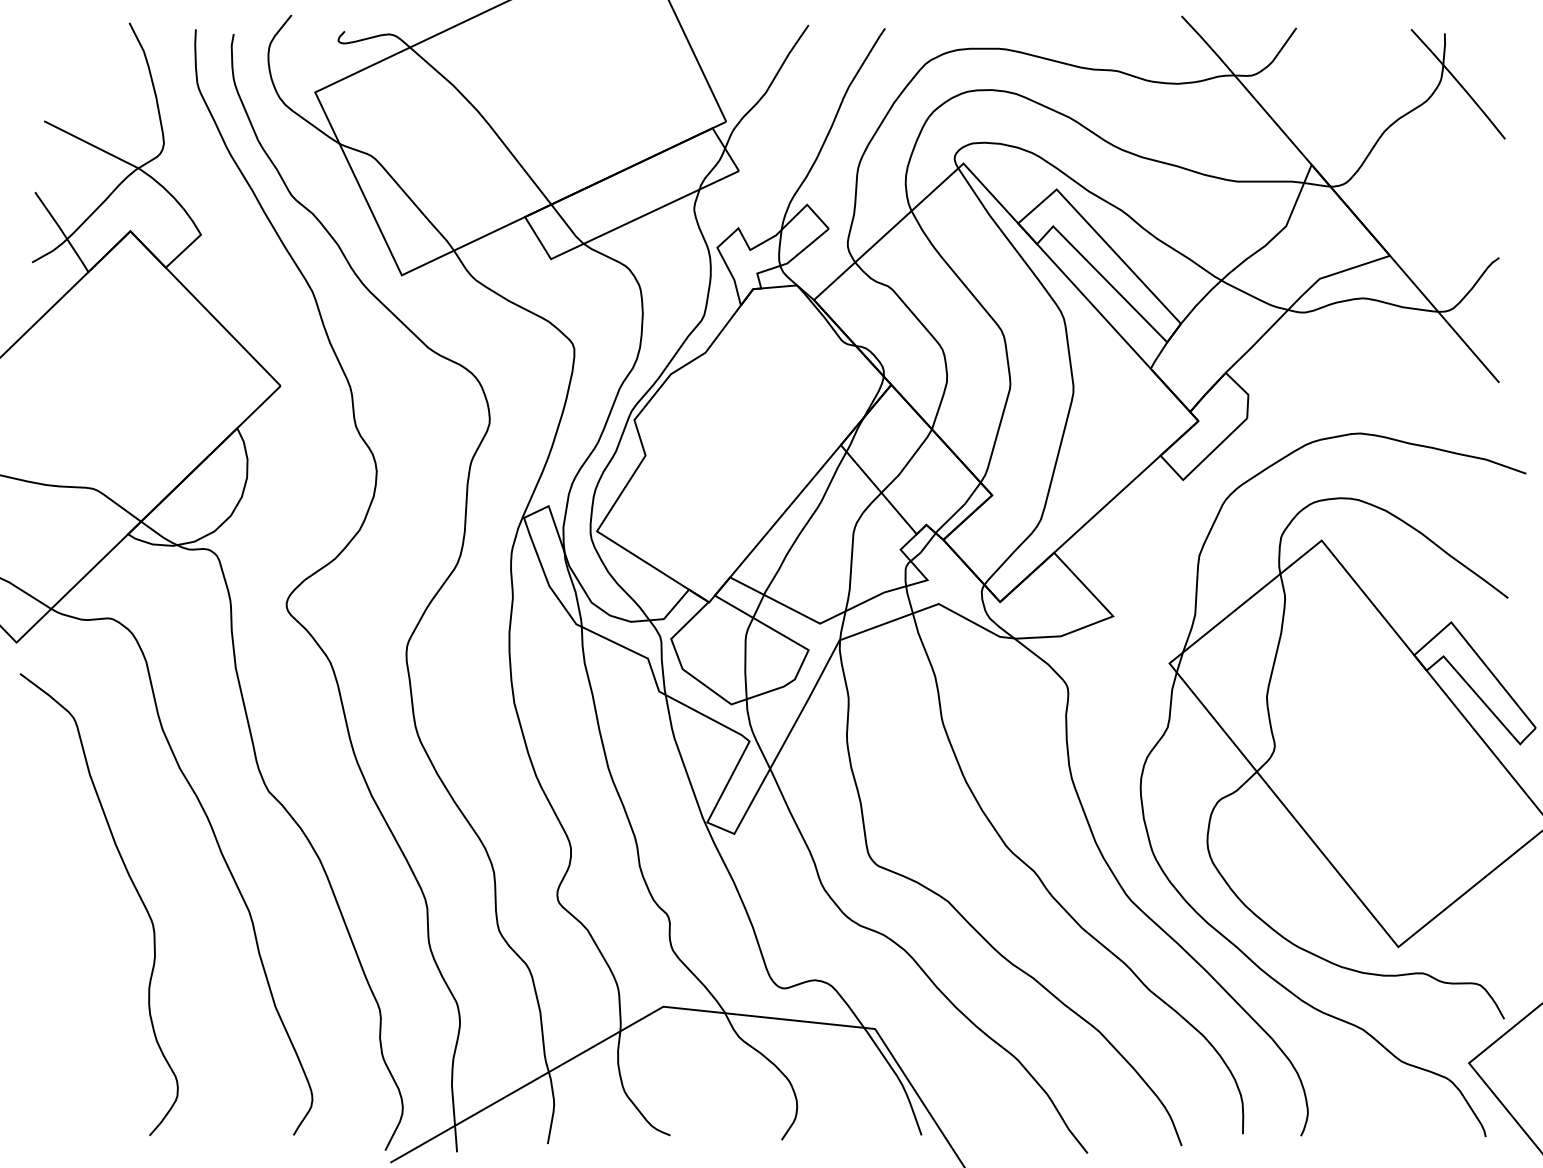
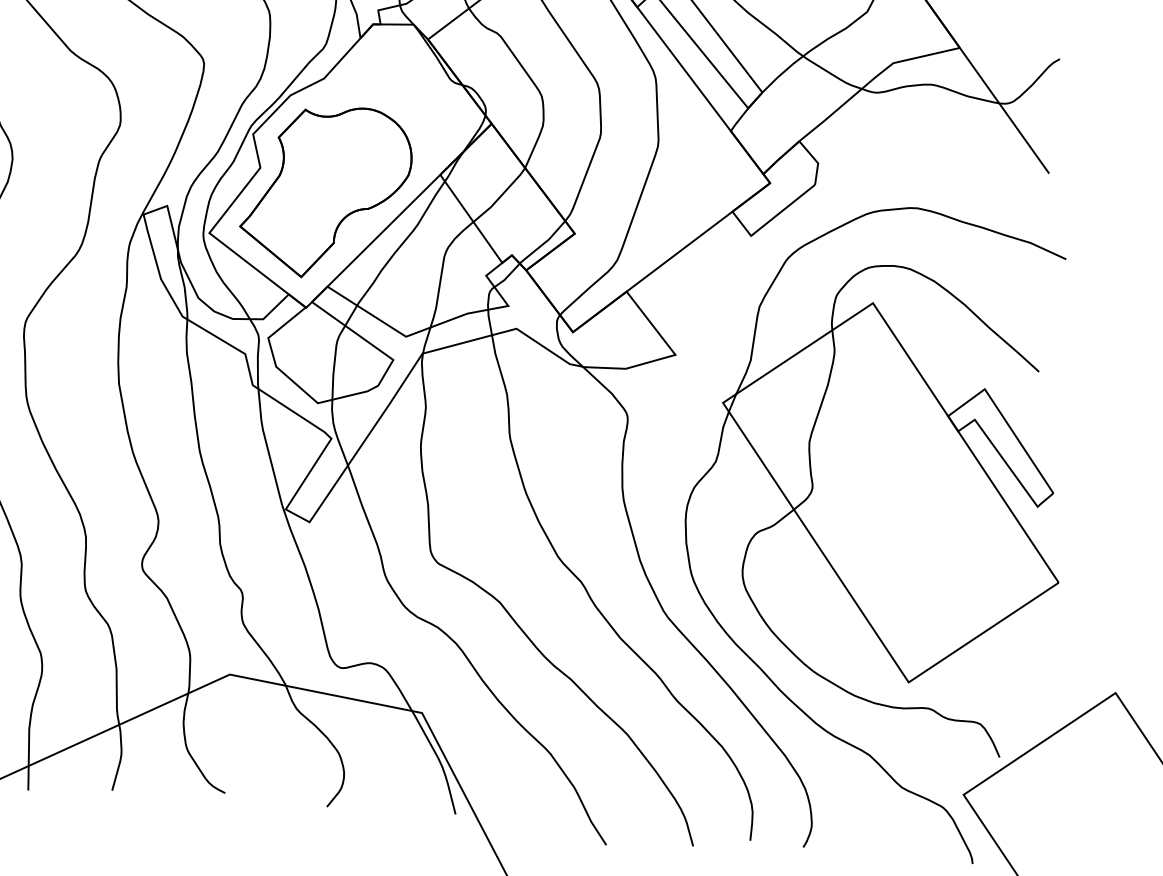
part: (718, 475) -> (325, 192), added

